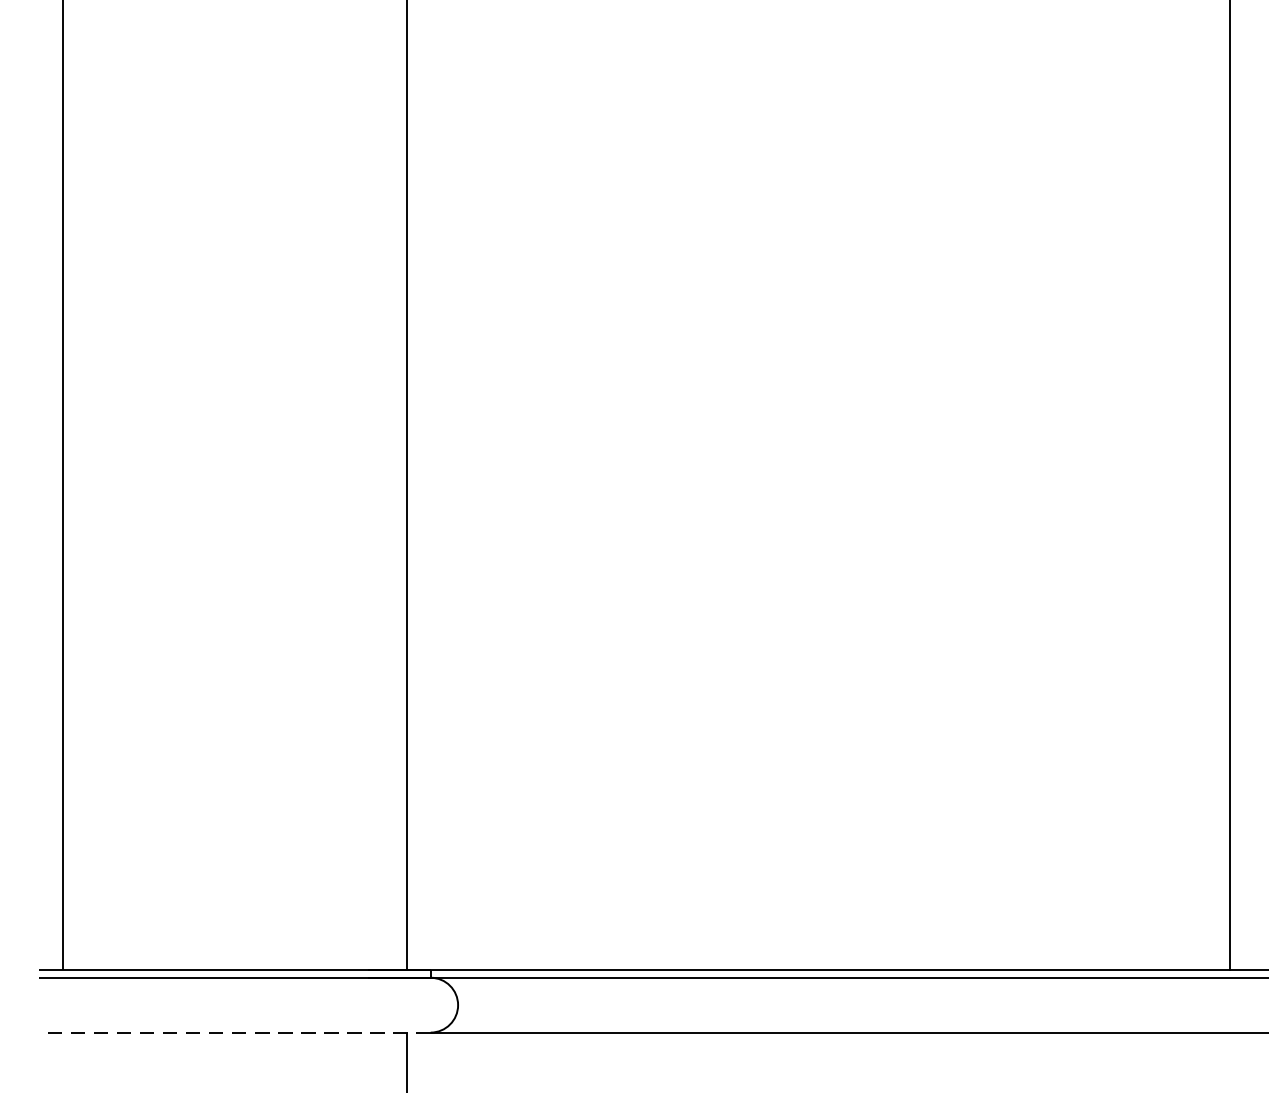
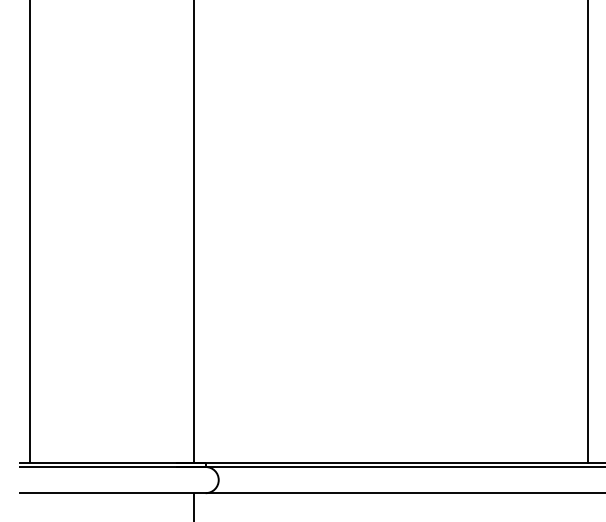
line: (235, 1033) -> (112, 493), dashed -> solid

